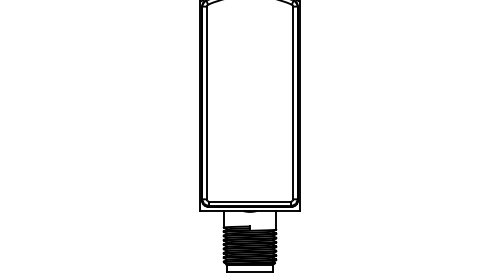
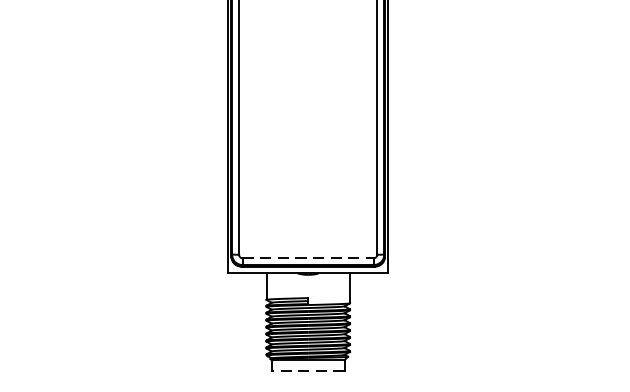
line: (250, 201) -> (309, 258), solid -> dashed
line: (250, 271) -> (309, 370), solid -> dashed

